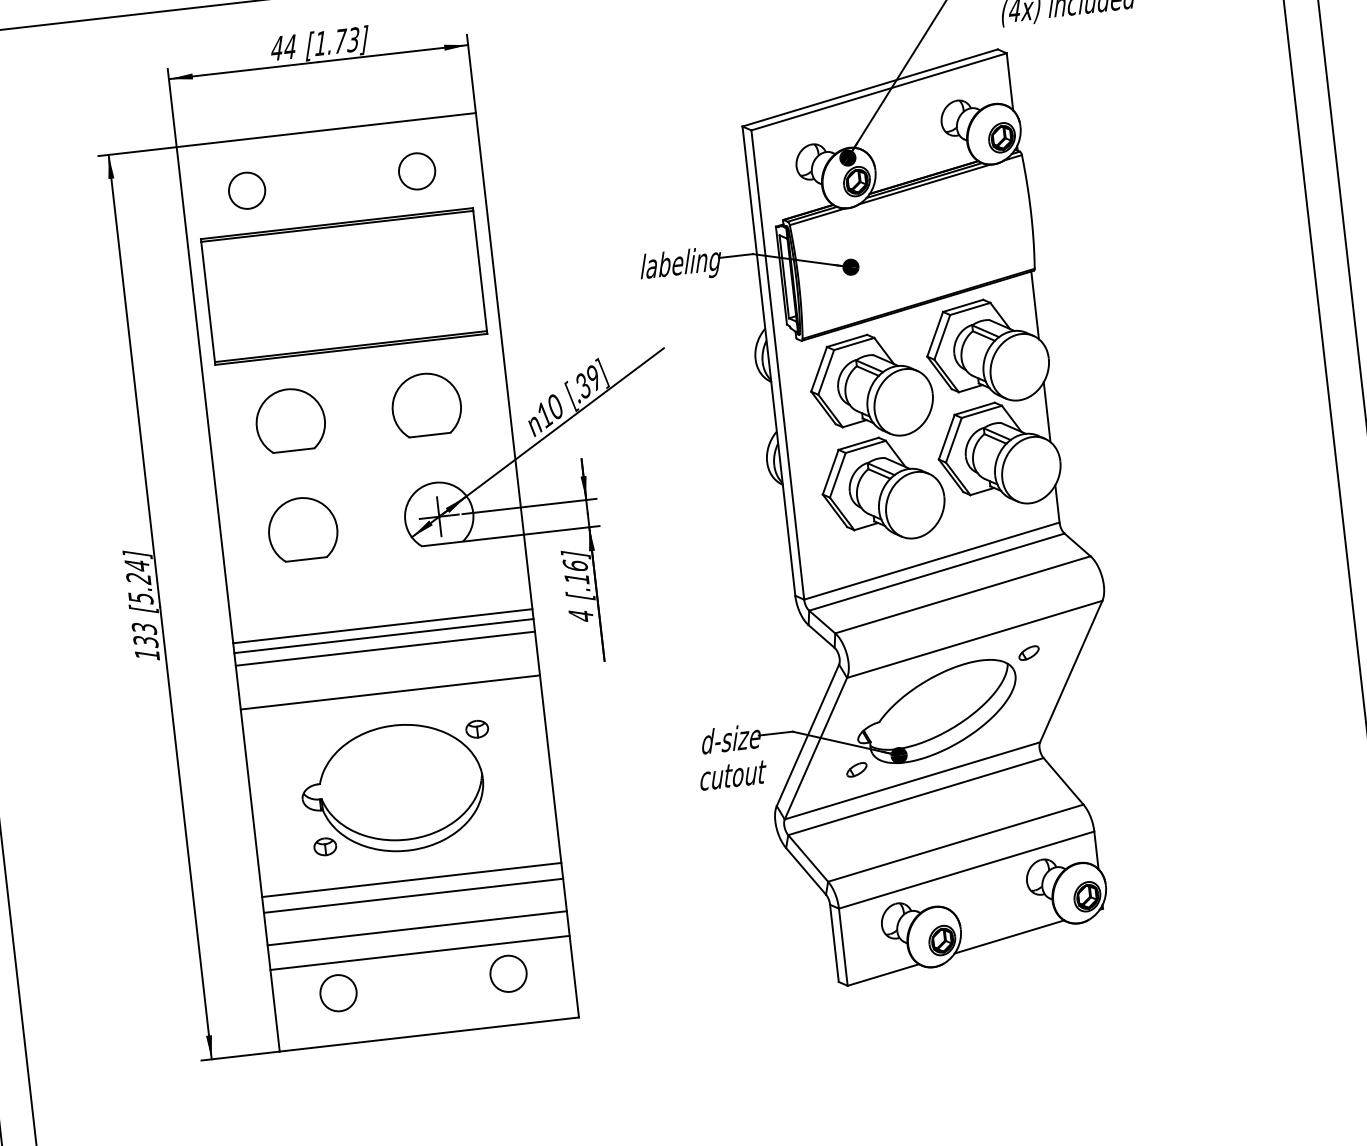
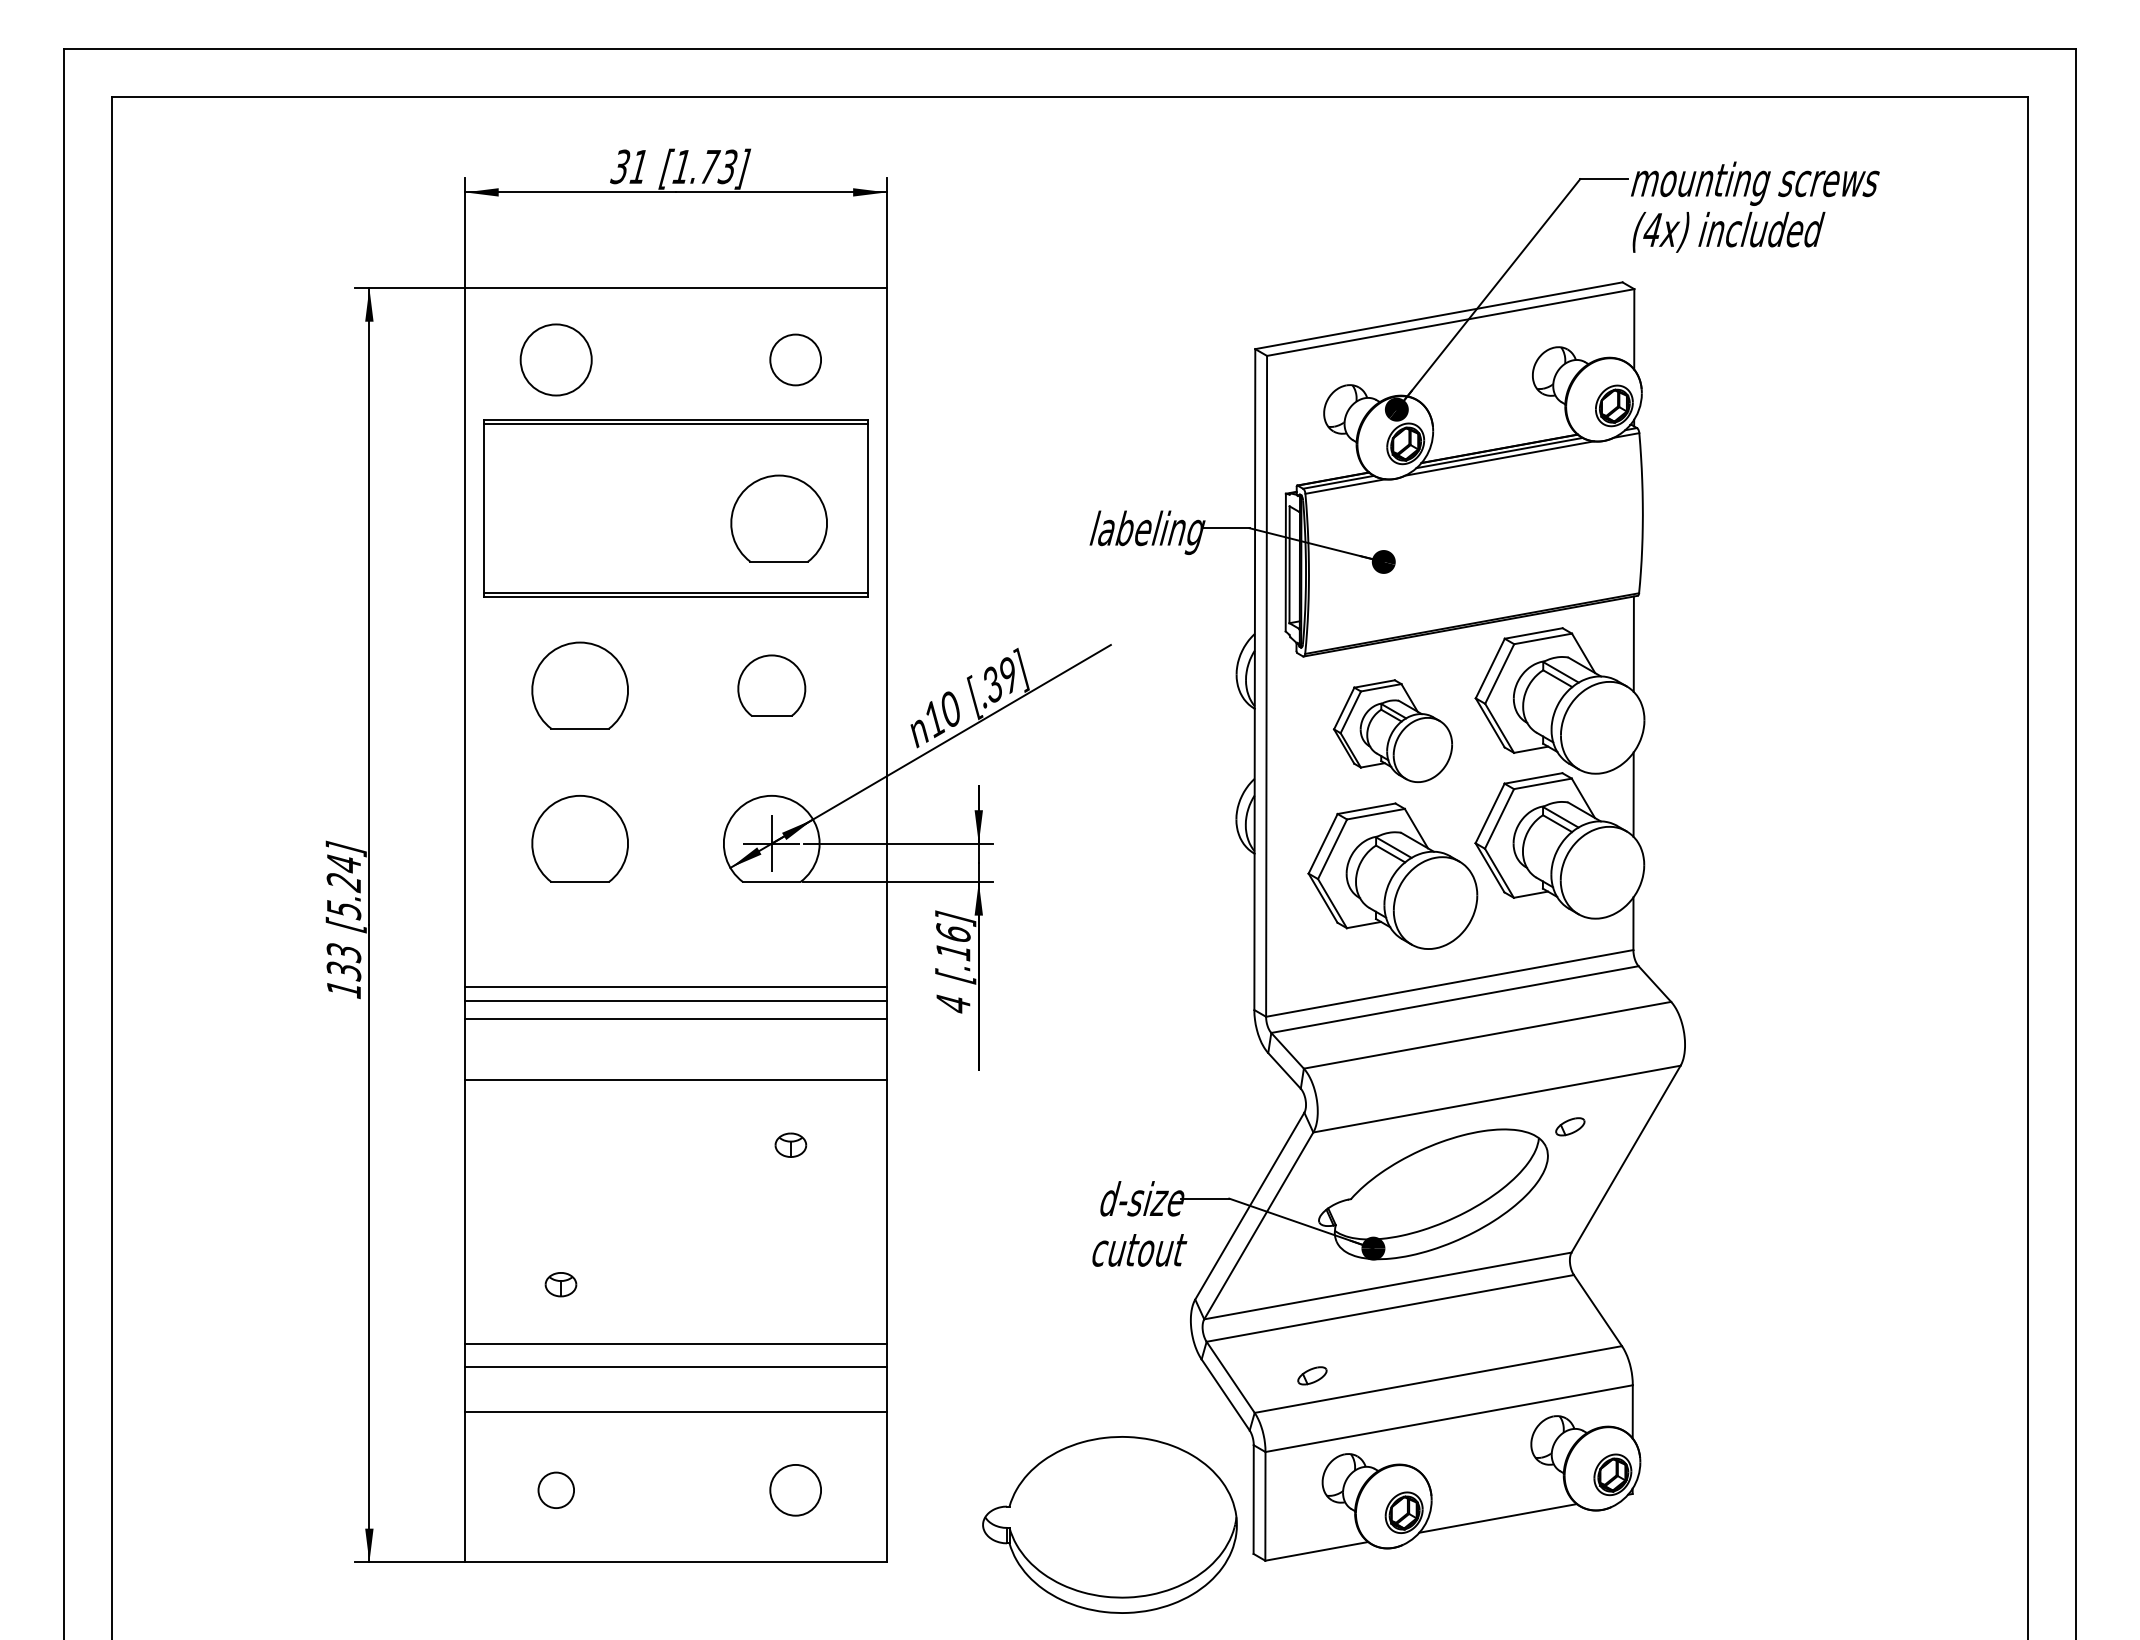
text: (283, 47) -> (629, 166), 44 -> 31
circle: (246, 190) -> (555, 359), size x1.4
part: (417, 285) -> (778, 518), added
part: (870, 386) -> (1392, 730), size x0.7
part: (426, 404) -> (771, 685), size x0.7
part: (856, 769) -> (1312, 1375), moved
part: (392, 788) -> (1109, 1524), moved
line: (419, 953) -> (675, 1447), removed
circle: (338, 993) -> (556, 1490), size x0.7

